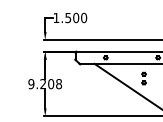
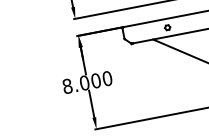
text: (45, 84) -> (88, 82), 9.208 -> 8.000

